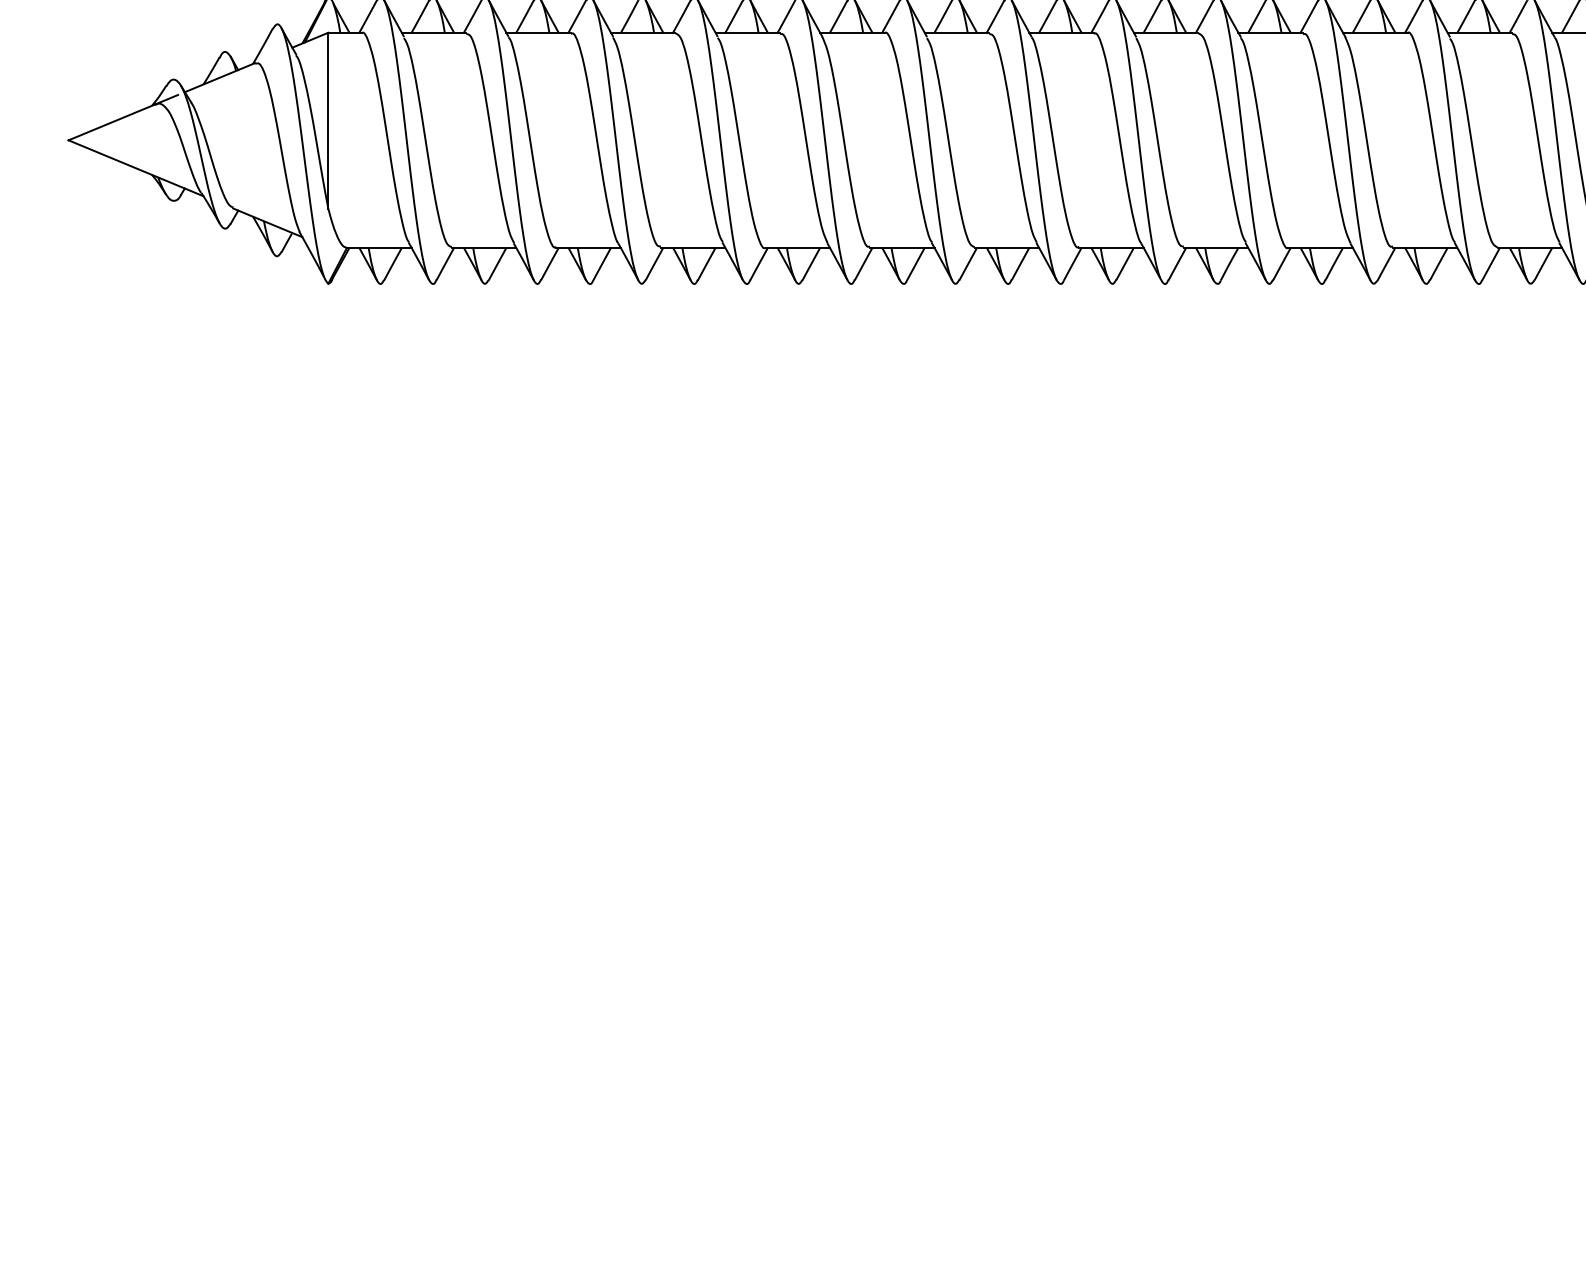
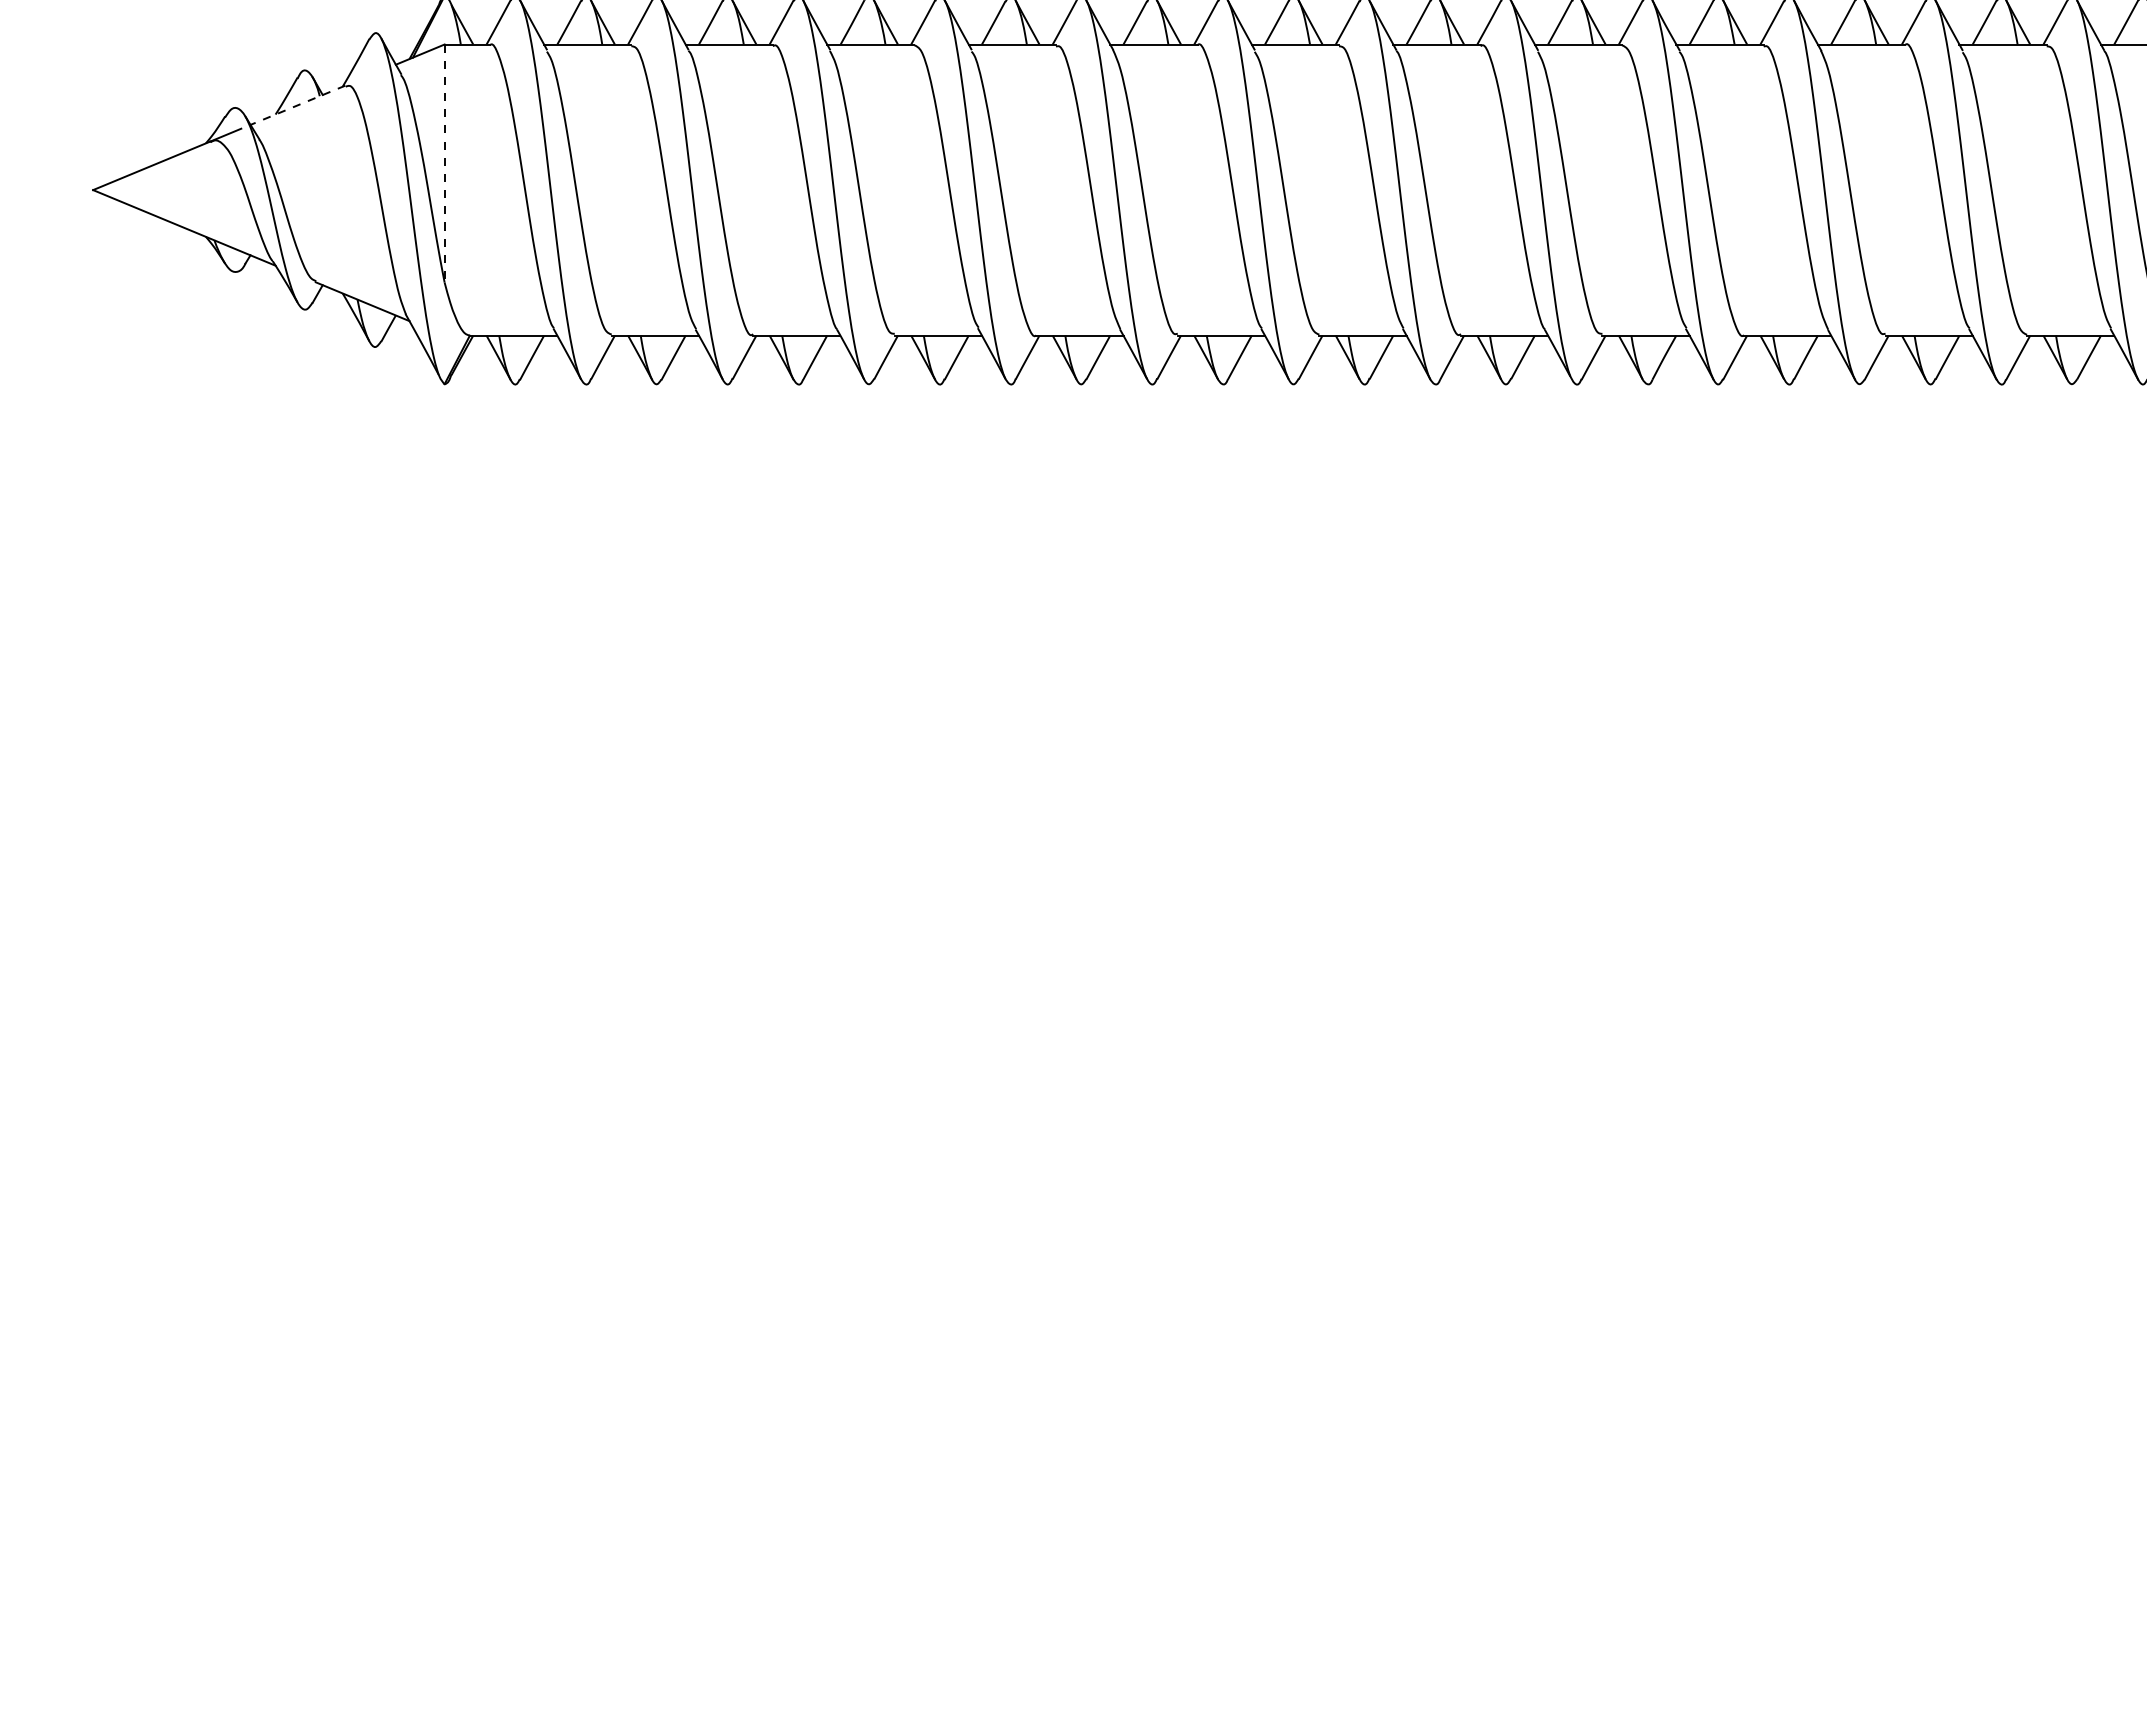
line: (219, 77) -> (297, 105), solid -> dashed
line: (328, 121) -> (444, 164), solid -> dashed

